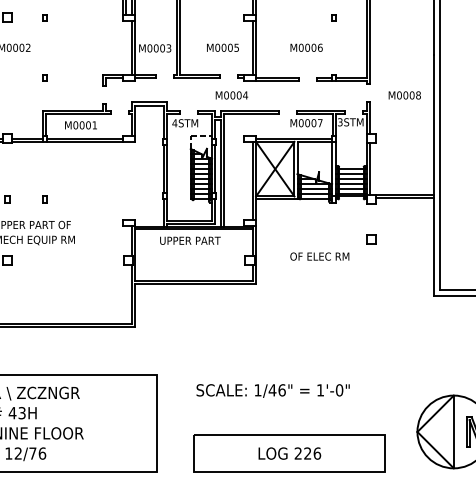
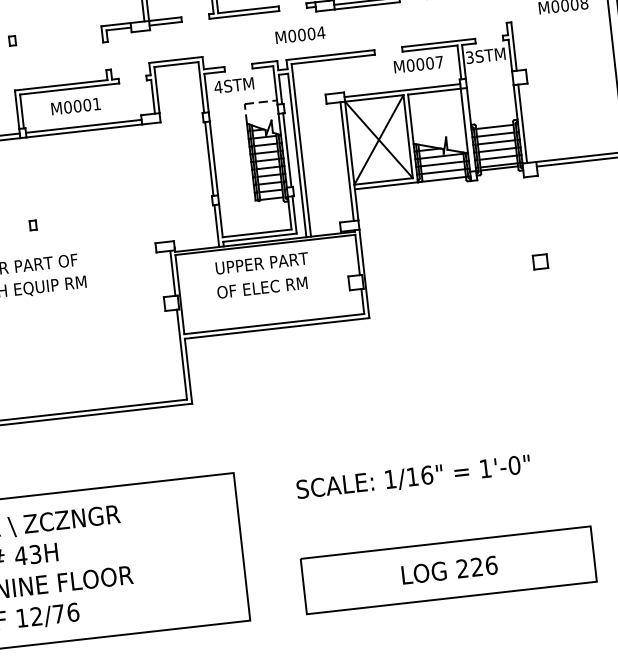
part: (371, 239) -> (540, 262), moved
text: (319, 256) -> (261, 287), moved
text: (272, 390) -> (412, 477), 1/46" -> 1/16"

